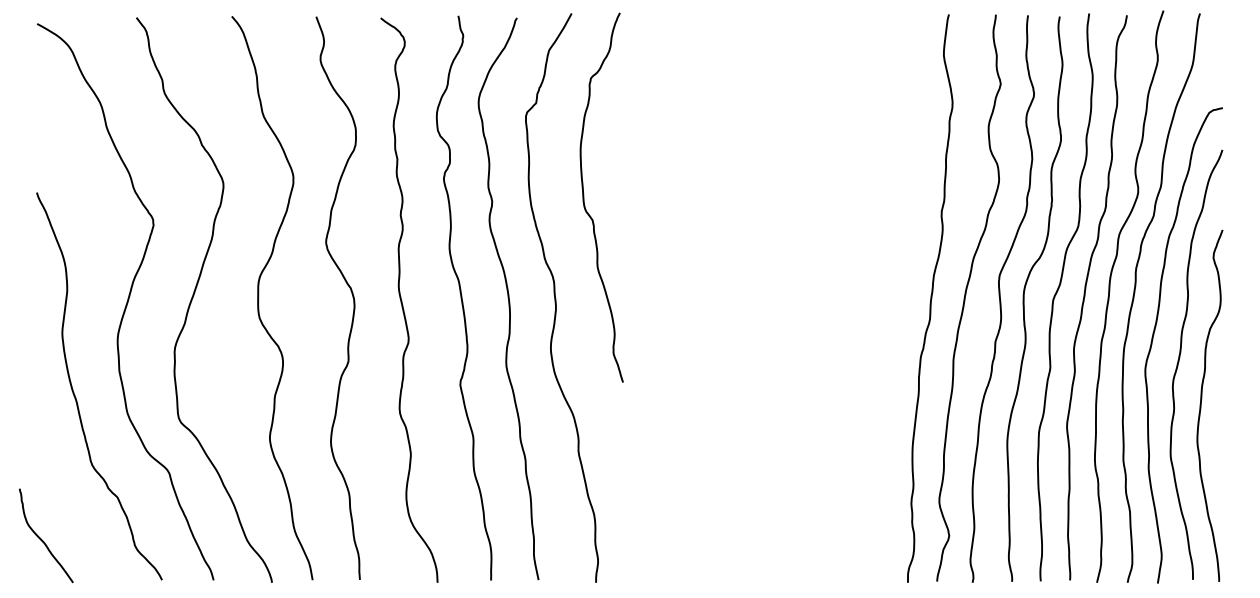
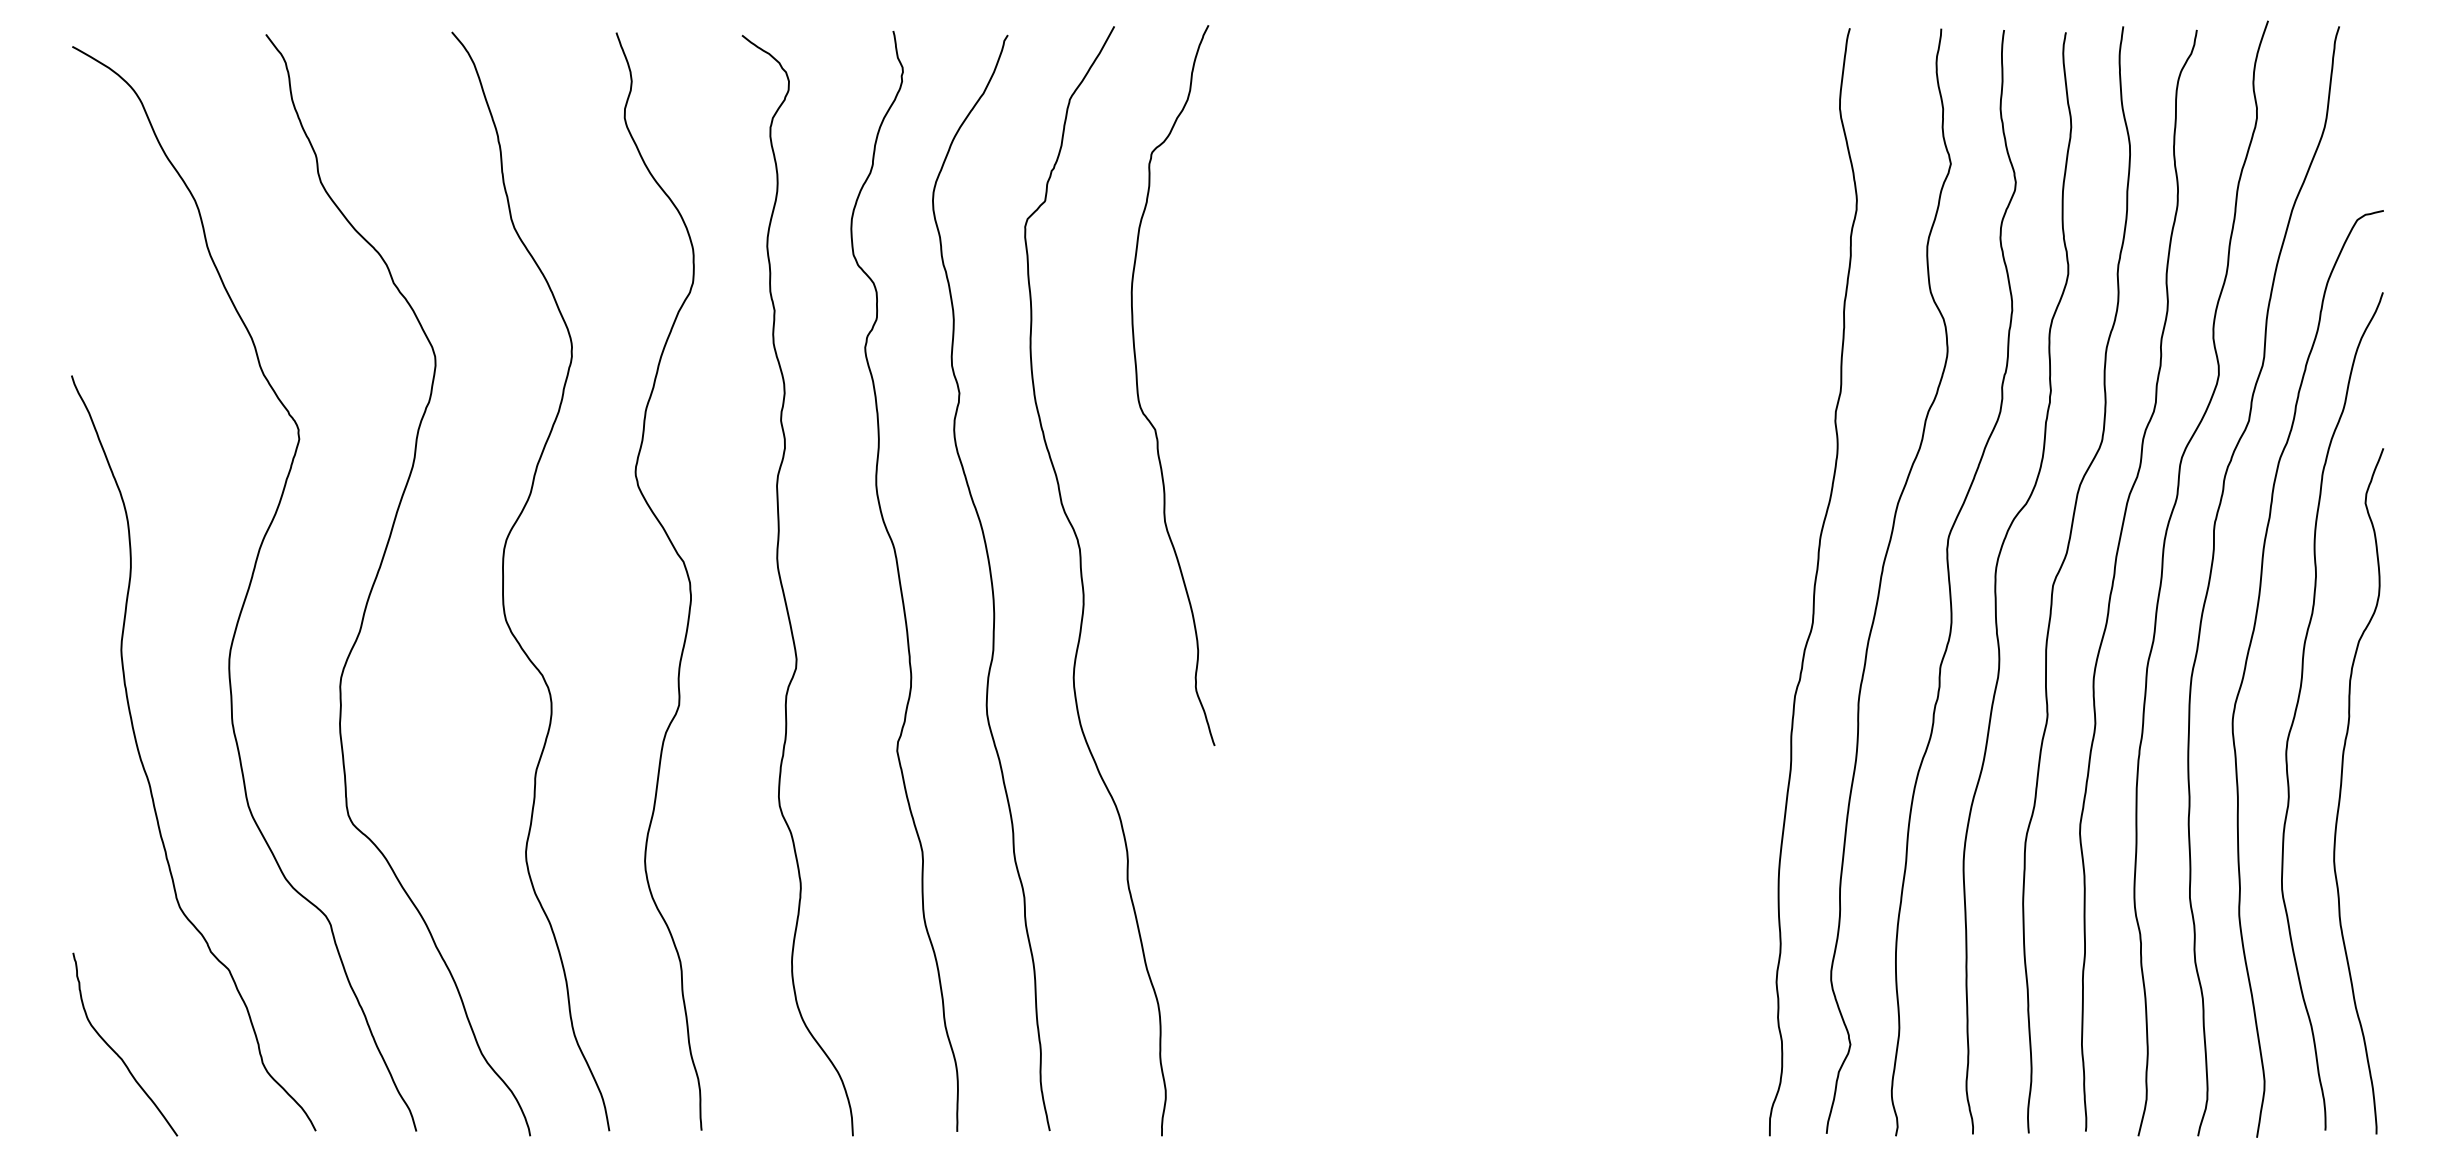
curve: (41, 538) -> (115, 1049), moved

